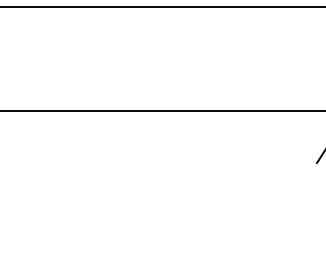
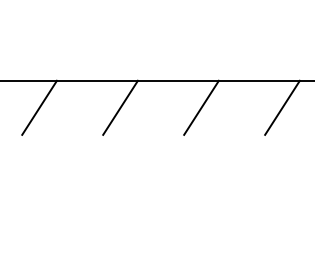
line: (21, 136) -> (39, 107), added
line: (99, 136) -> (120, 107), added
line: (177, 136) -> (201, 107), added
line: (255, 136) -> (282, 107), added

